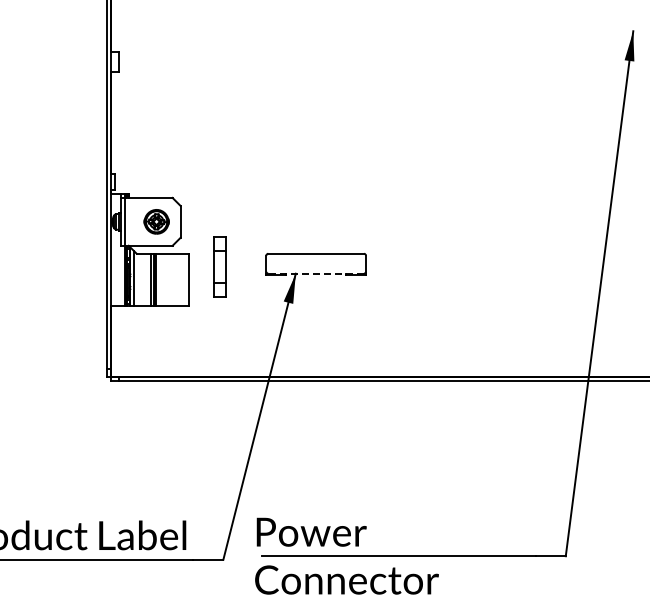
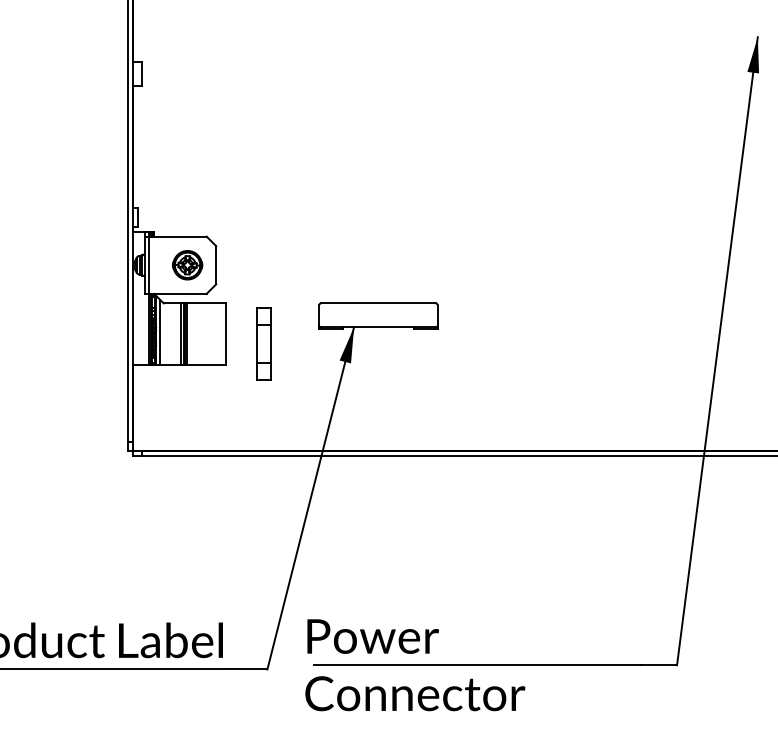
part: (219, 266) -> (262, 343), moved
line: (316, 273) -> (378, 327), dashed -> solid

